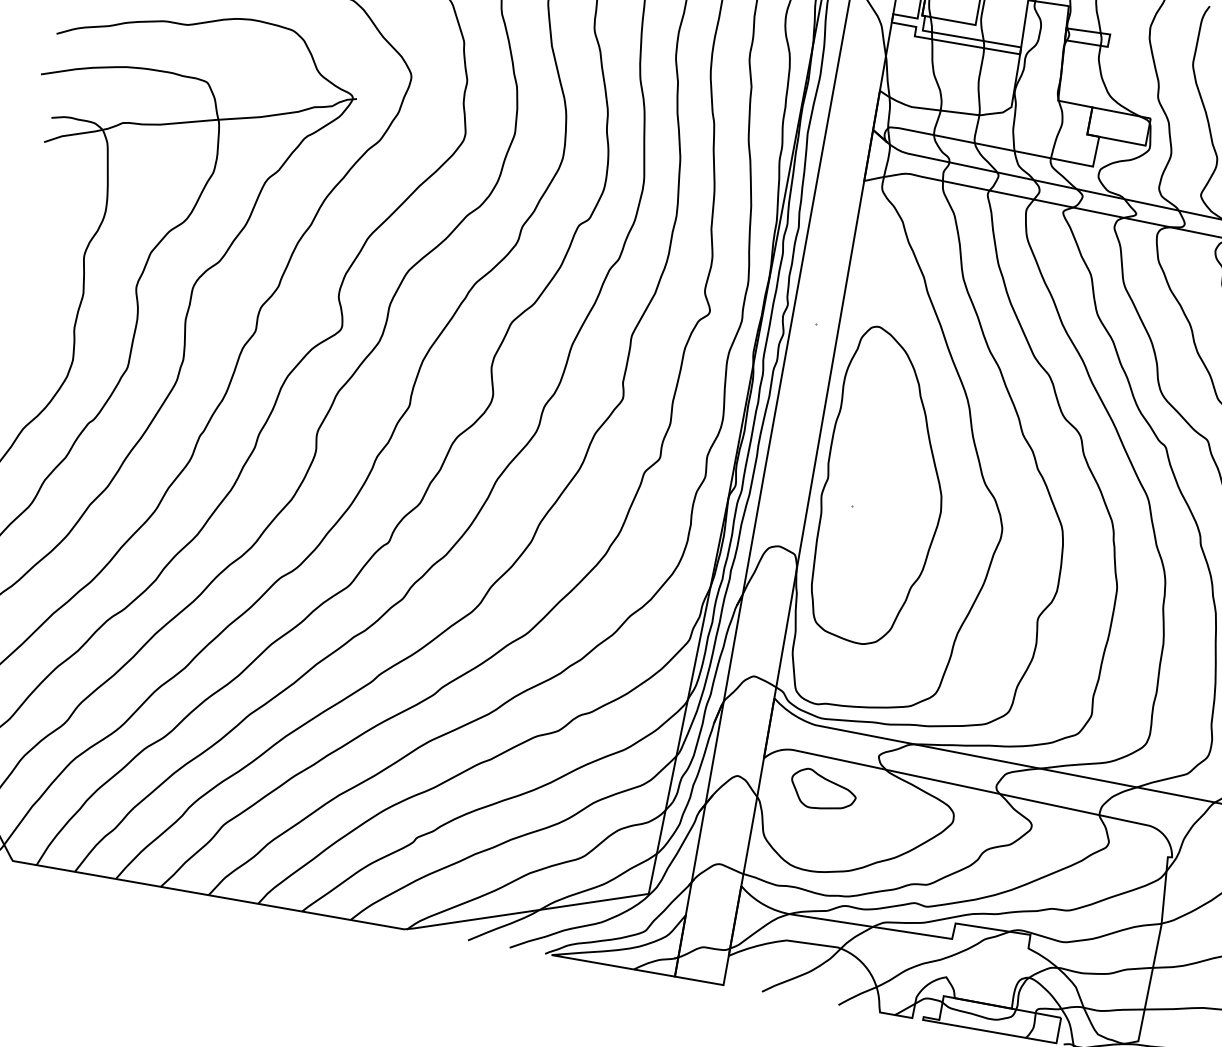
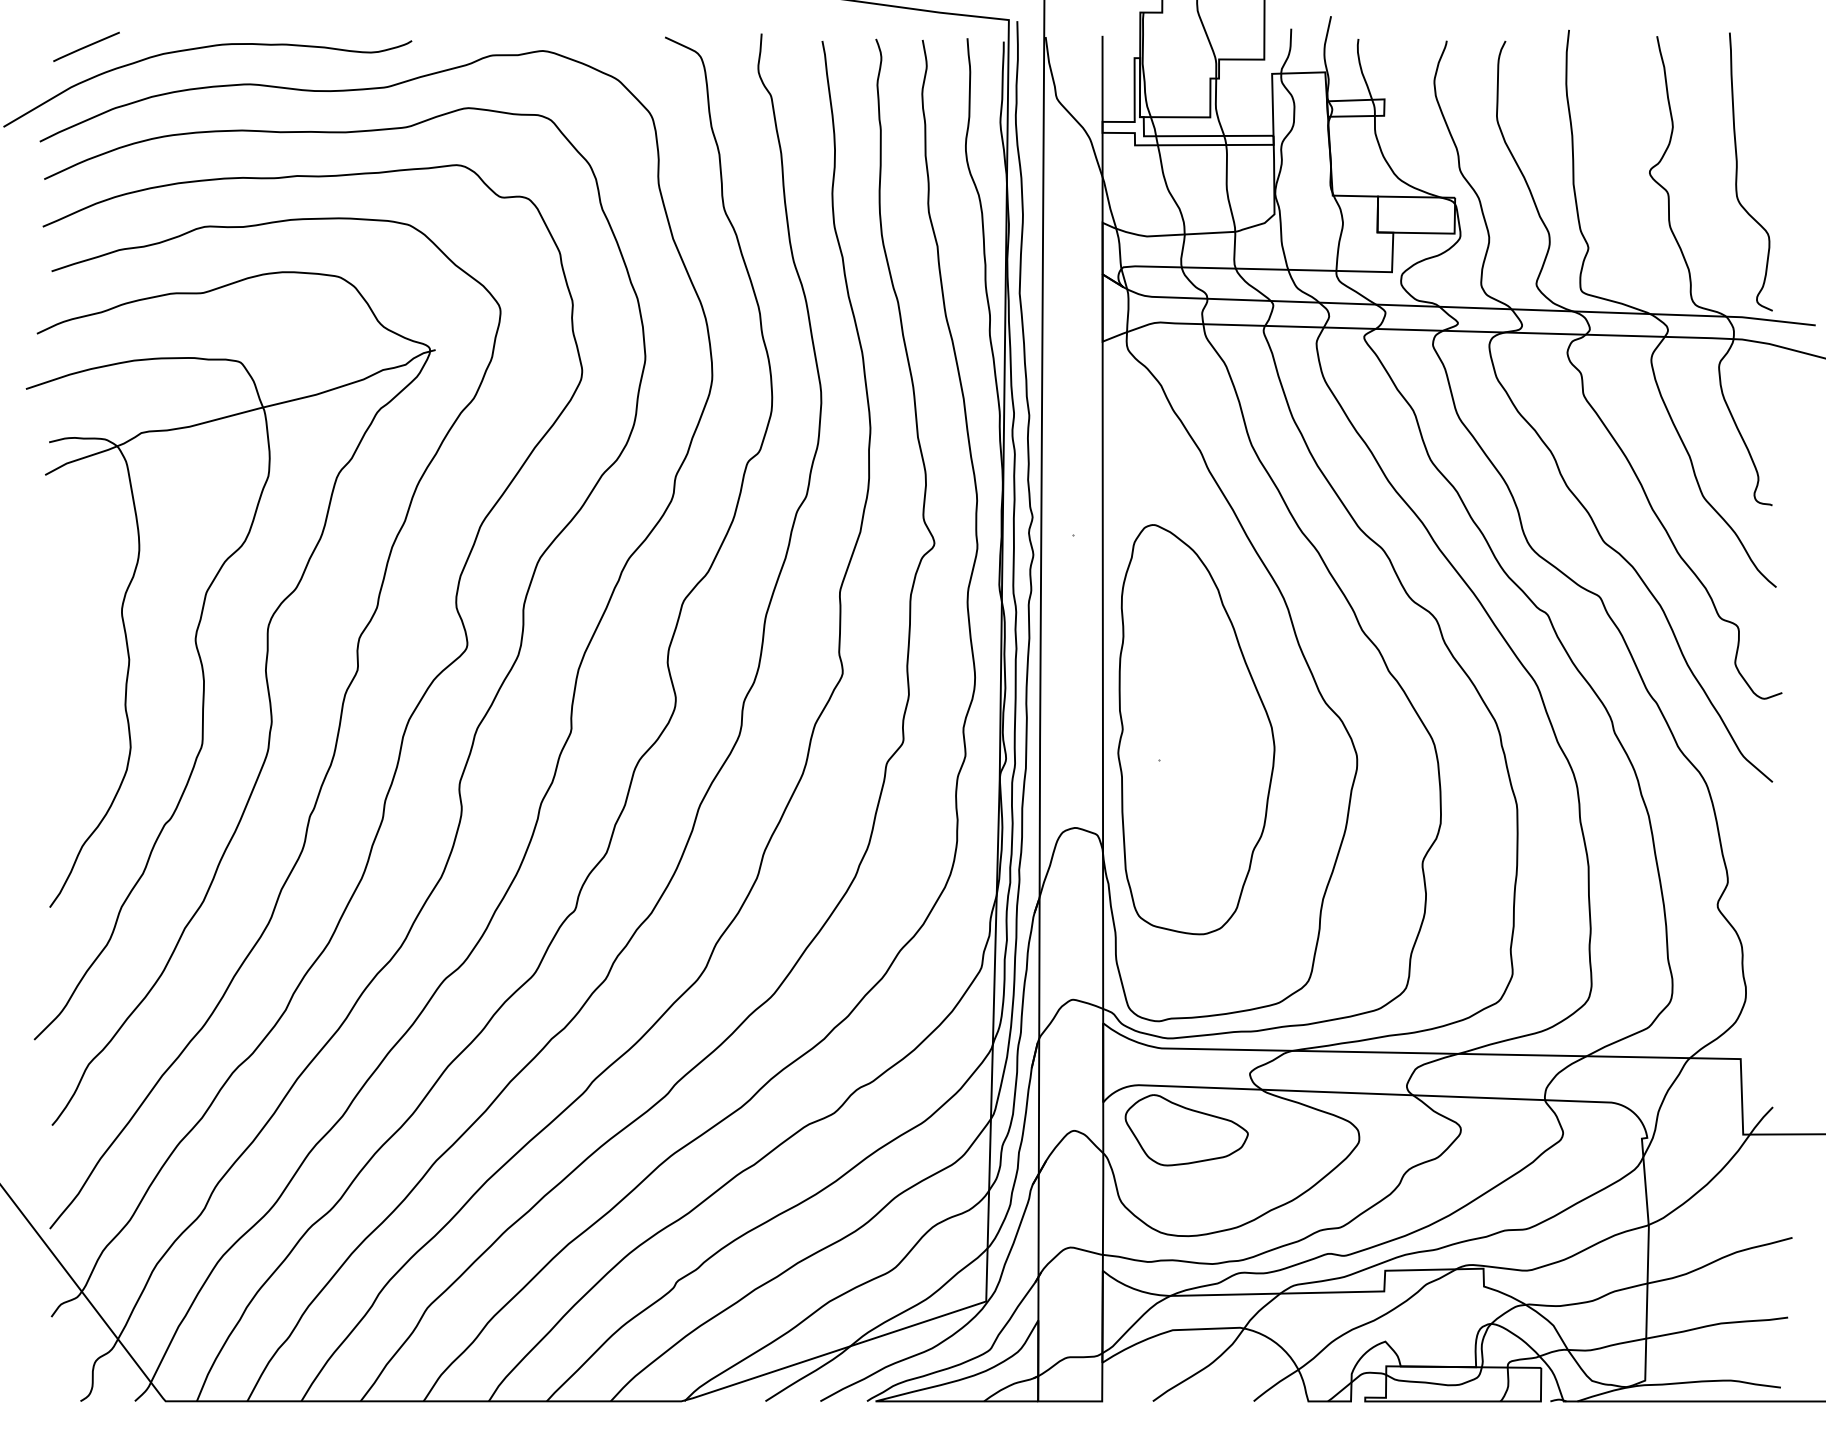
part: (823, 790) -> (1186, 1130), size x1.43

